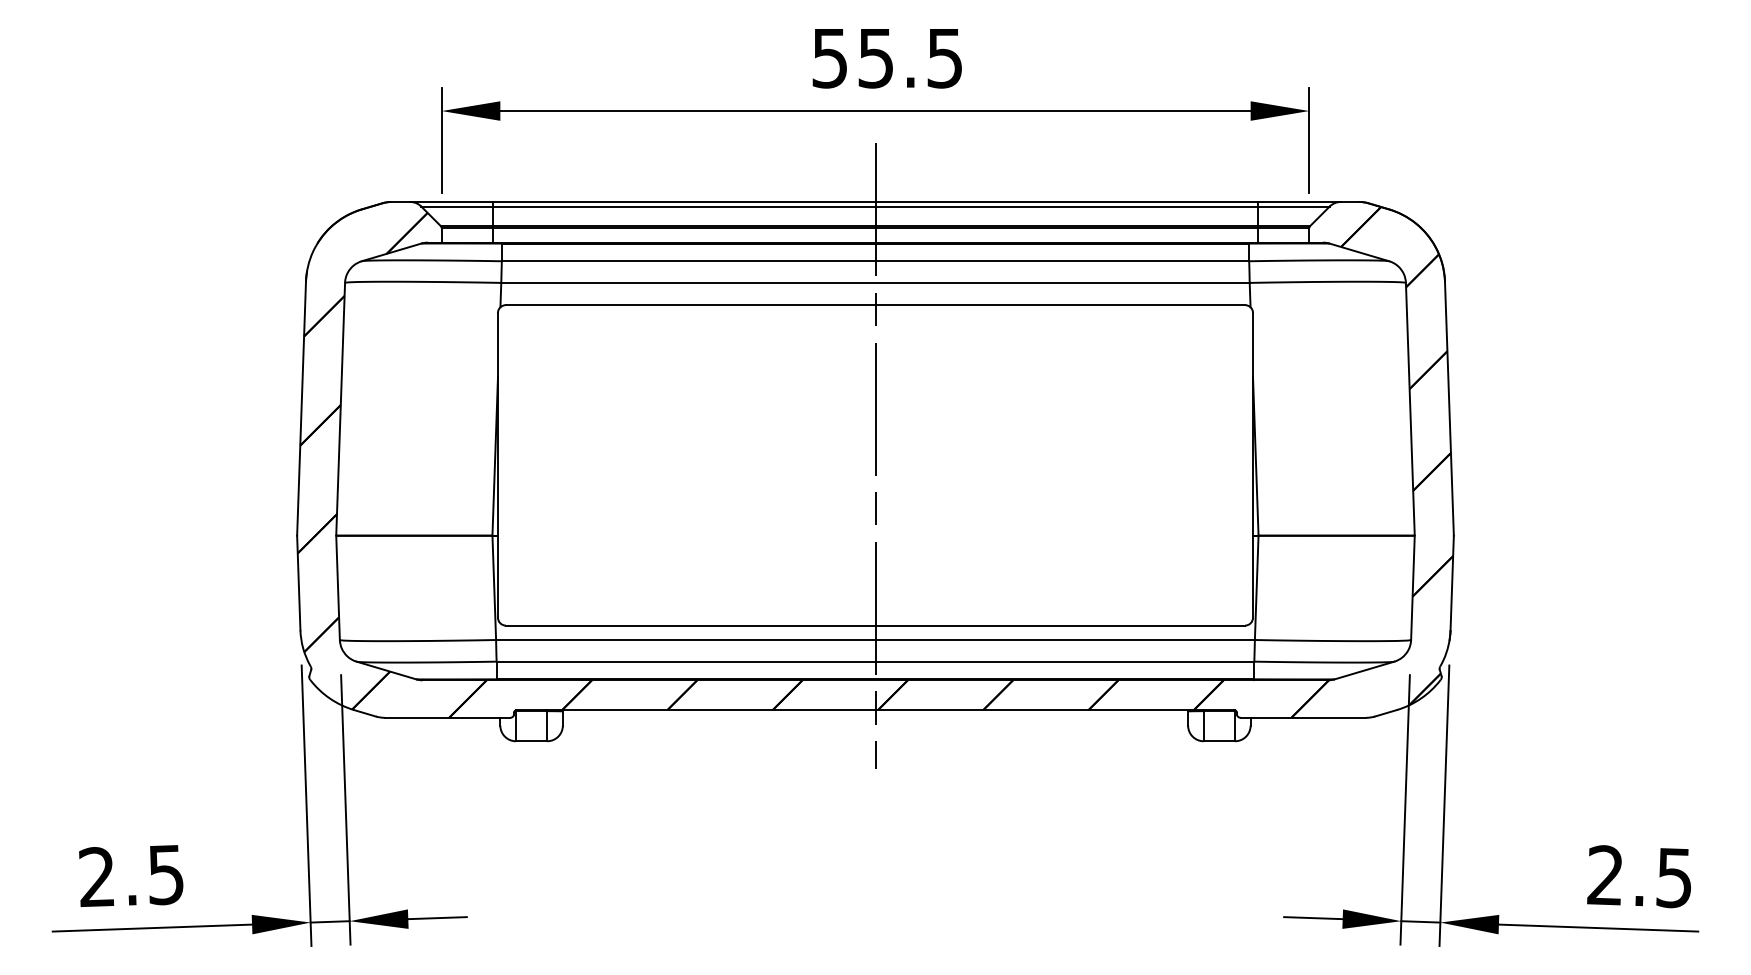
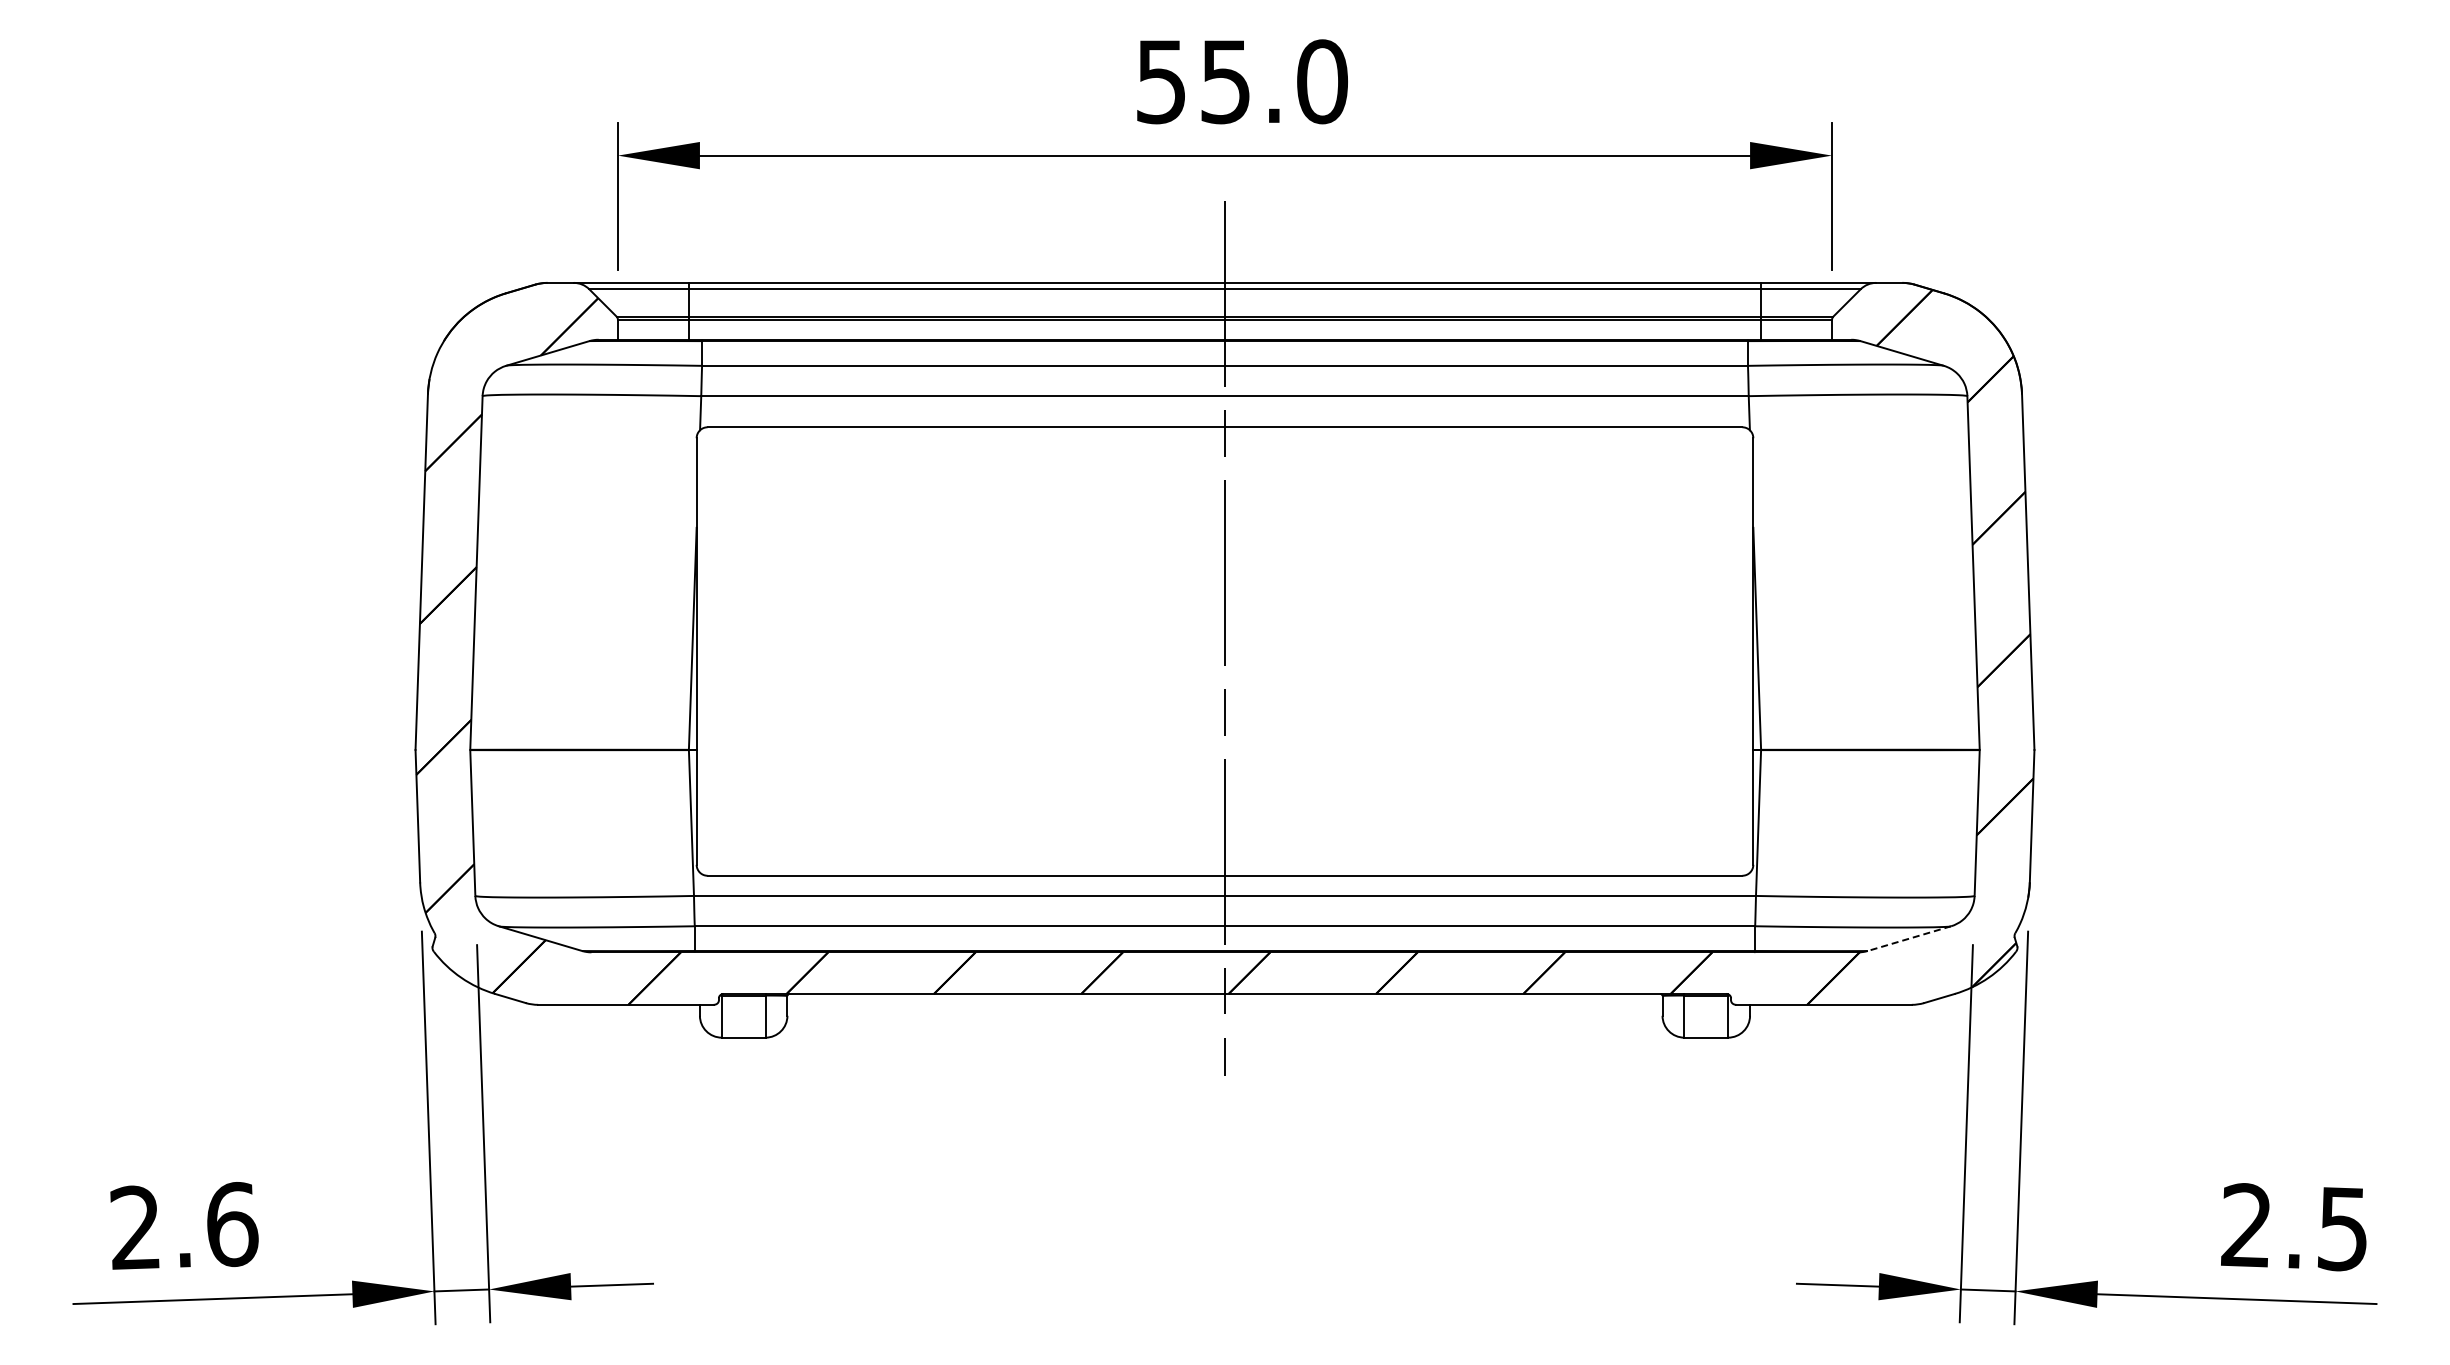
text: (945, 58) -> (1322, 81), 55.5 -> 55.0
line: (1364, 670) -> (1909, 938), solid -> dashed
text: (166, 874) -> (232, 1224), 2.5 -> 2.6

